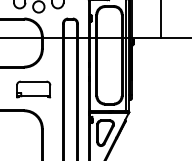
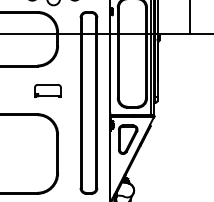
part: (33, 89) -> (47, 90), size x0.7

